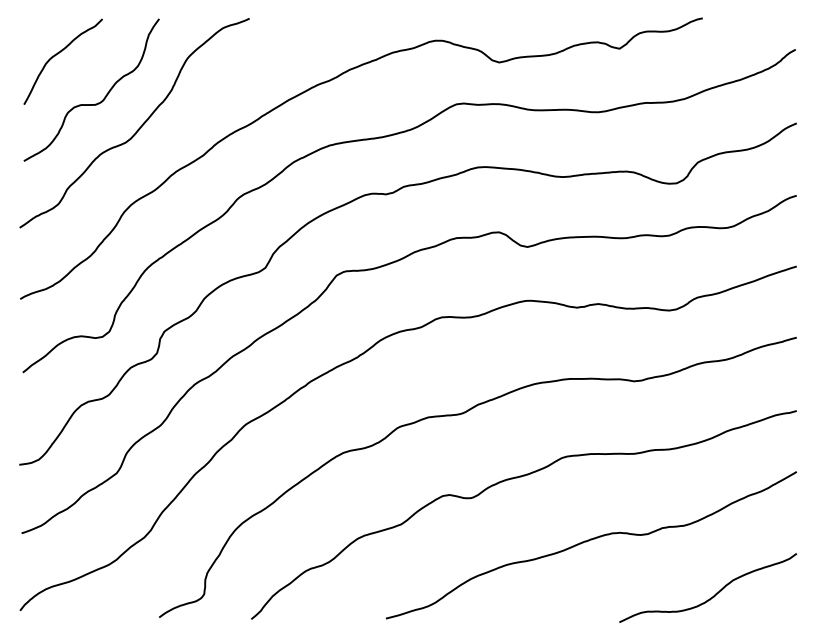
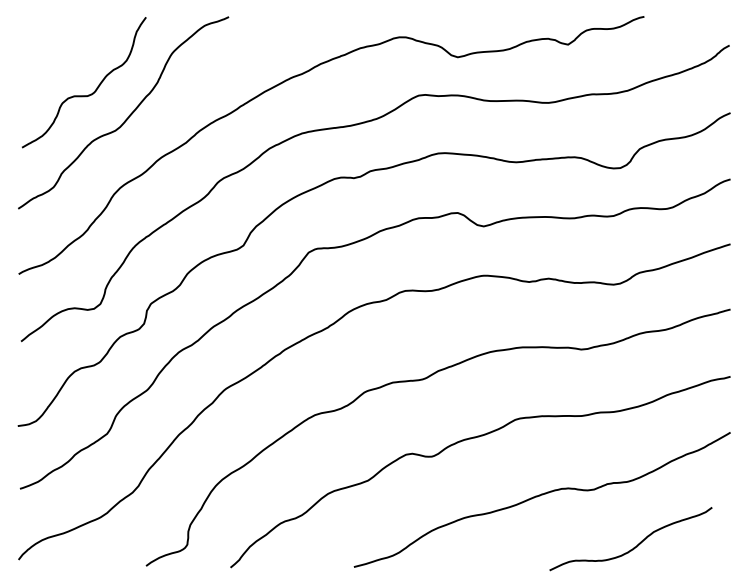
curve: (58, 54) -> (53, 49), removed
curve: (715, 593) -> (637, 544), moved

